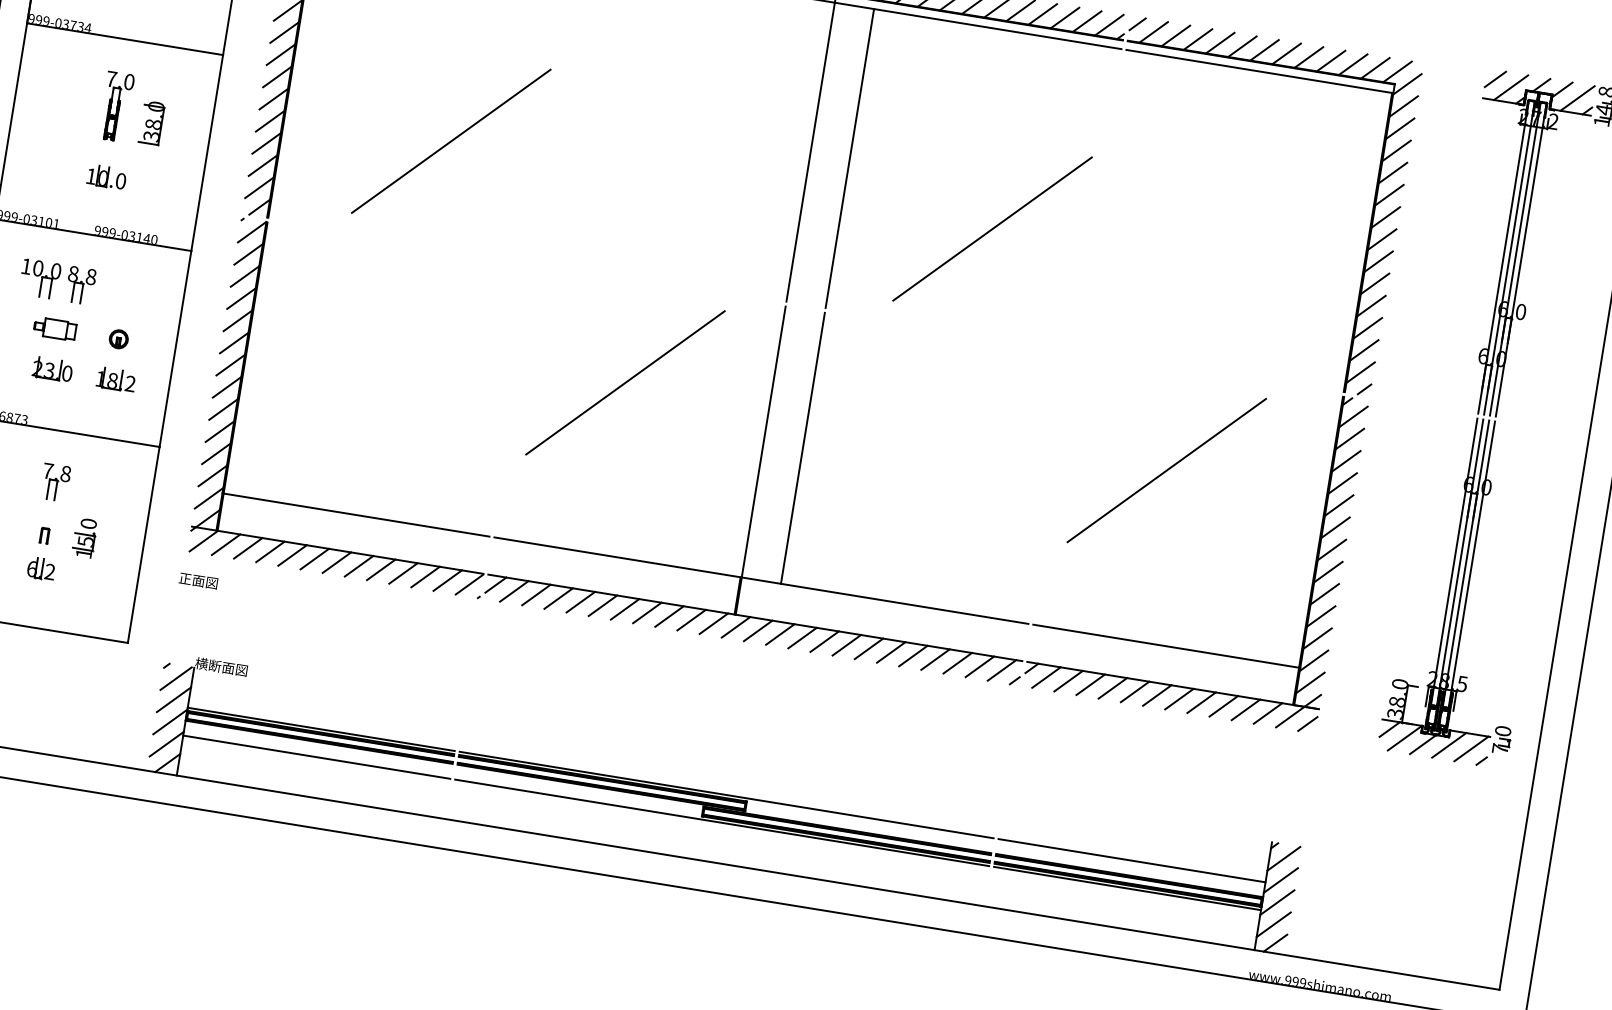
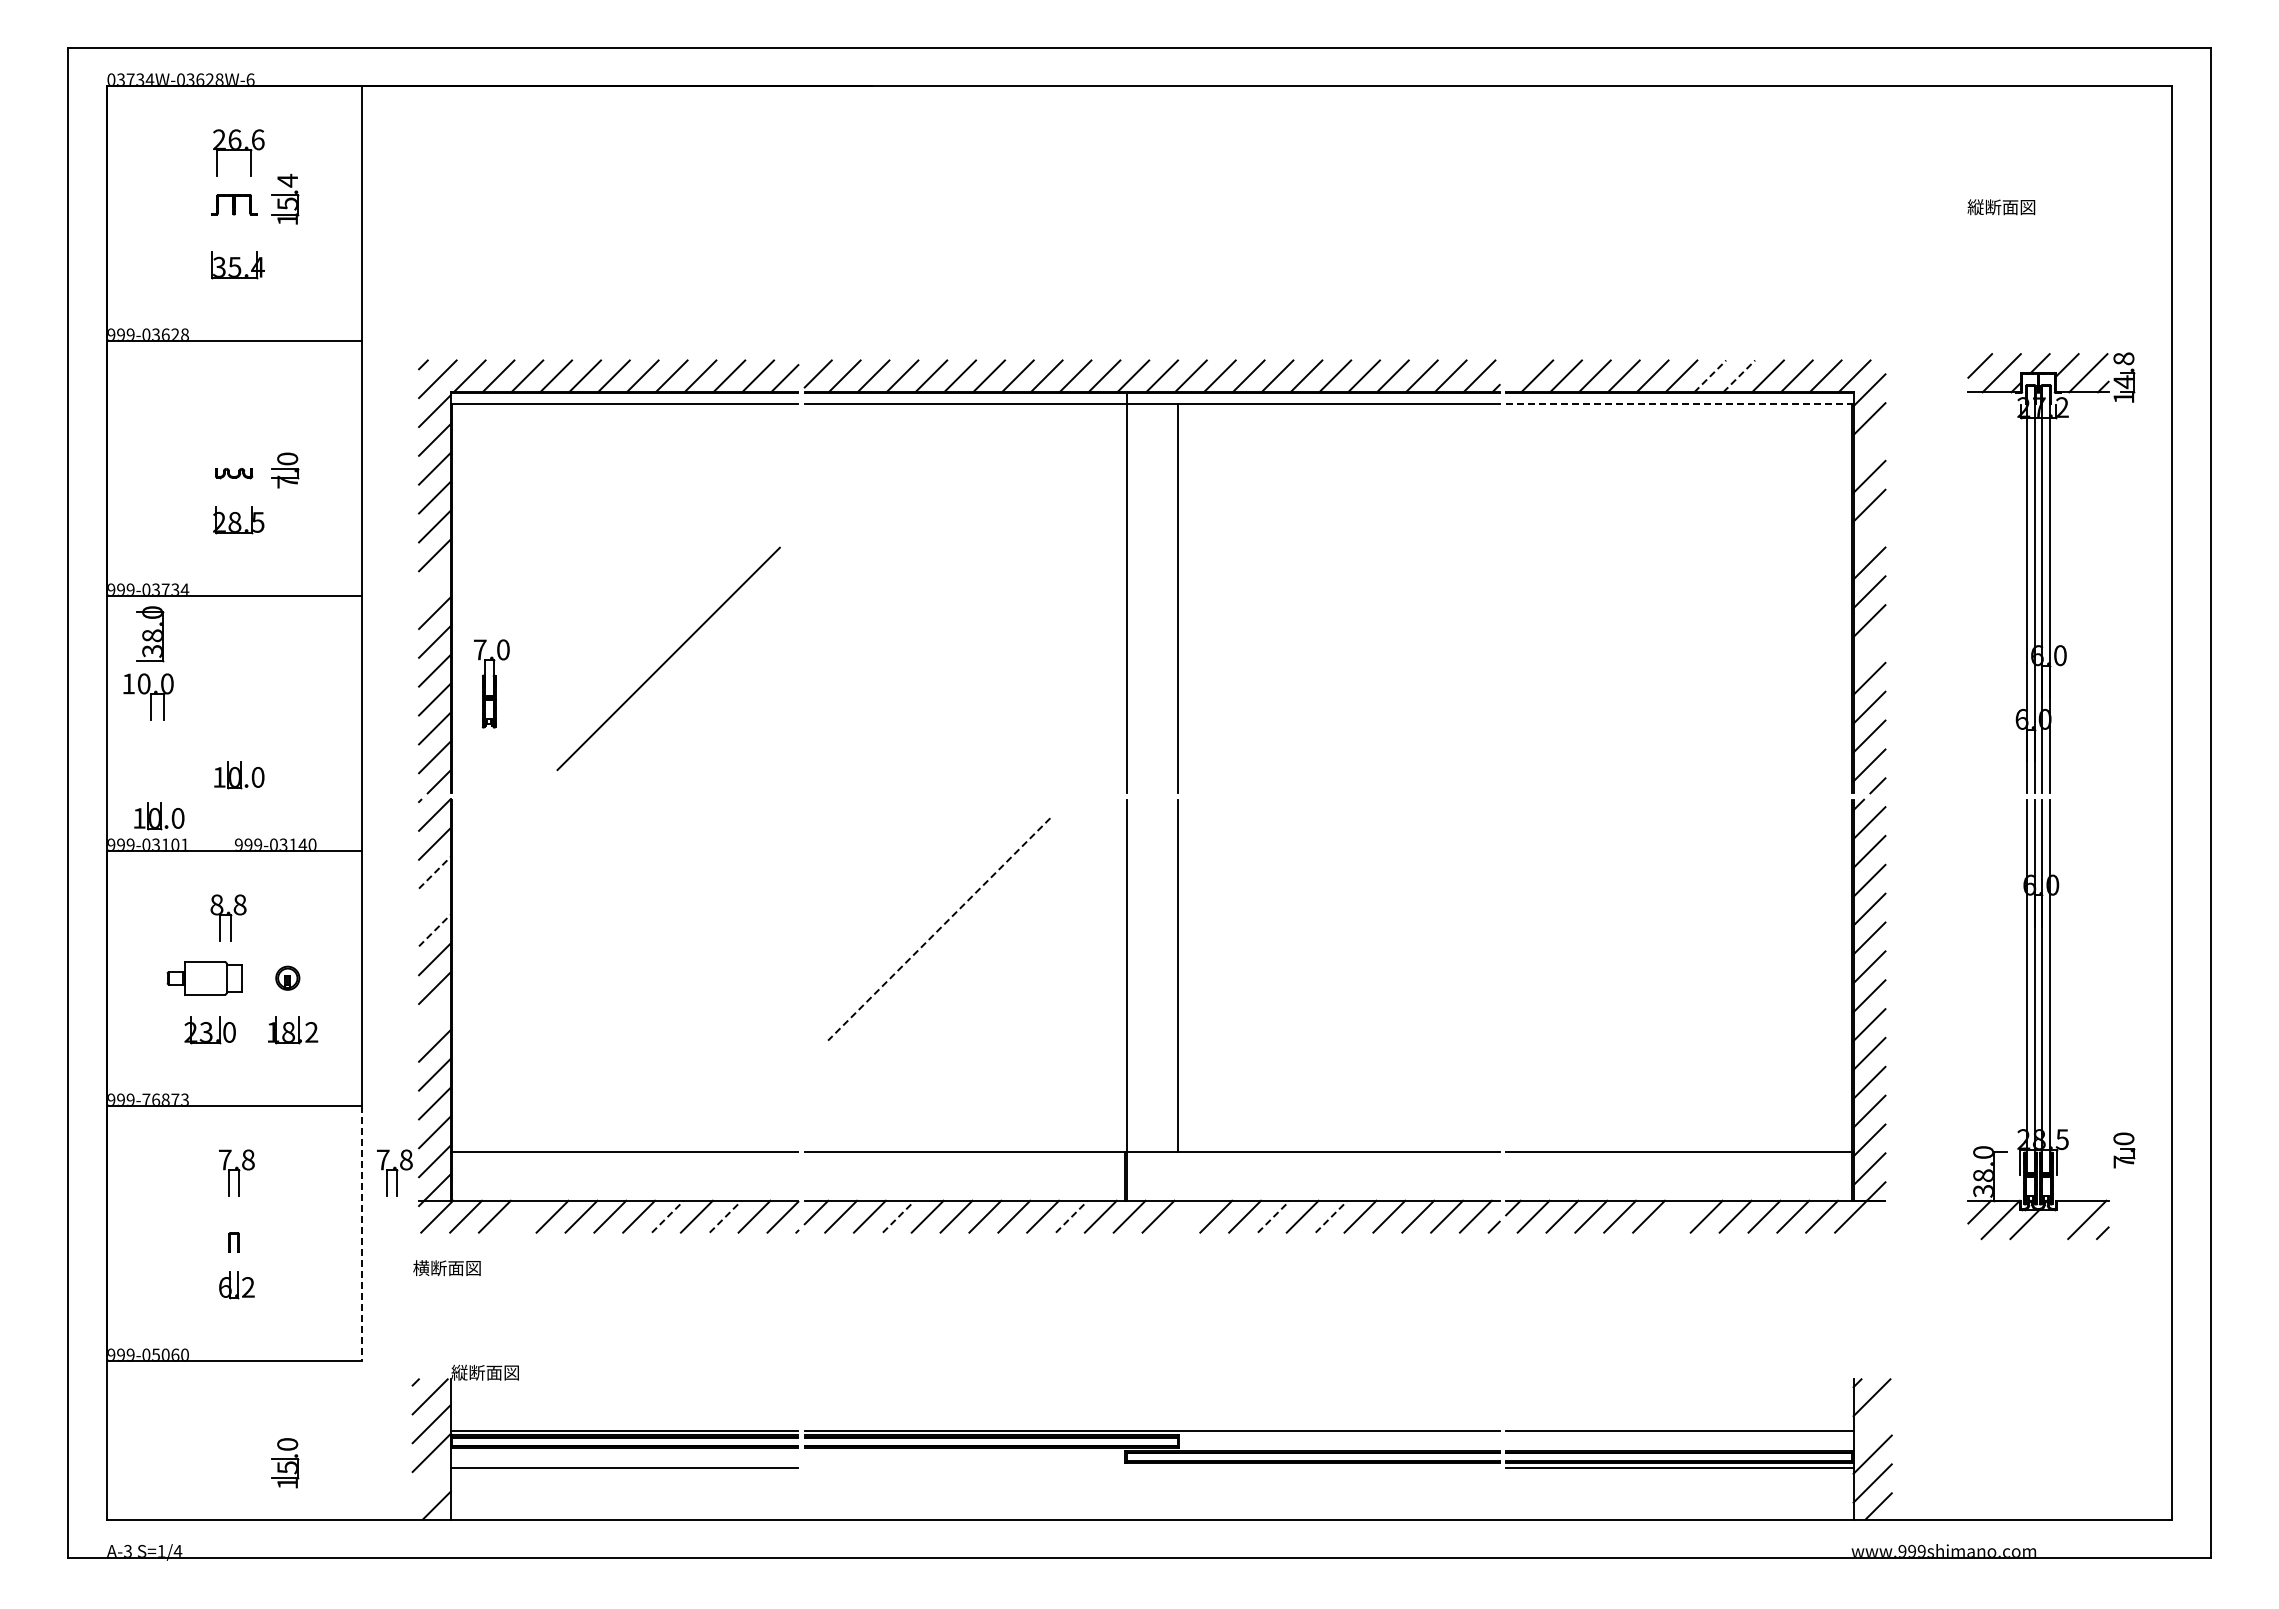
line: (1137, 24) -> (1515, 369), removed
line: (1286, 53) -> (1710, 376), solid -> dashed
line: (280, 55) -> (434, 584), removed
line: (1309, 57) -> (1739, 376), solid -> dashed
line: (1259, 71) -> (1679, 404), solid -> dashed
part: (116, 106) -> (491, 683), moved
part: (151, 123) -> (150, 634), moved
line: (1400, 129) -> (1869, 448), removed
line: (1389, 195) -> (1869, 534), removed
part: (40, 199) -> (159, 816), added
line: (992, 228) -> (1373, 658), removed
line: (244, 276) -> (434, 872), solid -> dashed
part: (40, 278) -> (148, 696), moved
line: (1375, 283) -> (1869, 649), removed
line: (241, 298) -> (434, 901), removed
line: (237, 320) -> (434, 930), solid -> dashed
part: (54, 328) -> (204, 977), size x1.4
line: (624, 382) -> (938, 929), solid -> dashed
line: (226, 386) -> (434, 1016), removed
line: (1166, 470) -> (1643, 929), removed
part: (176, 501) -> (394, 1172), added
part: (84, 538) -> (285, 1463), moved
line: (143, 544) -> (361, 1233), solid -> dashed
line: (270, 551) -> (523, 1216), removed
line: (380, 569) -> (667, 1216), solid -> dashed
line: (425, 576) -> (725, 1216), solid -> dashed
text: (204, 582) -> (446, 1268), 正面図 -> 横断面図
line: (558, 598) -> (898, 1216), solid -> dashed
line: (691, 619) -> (1071, 1216), solid -> dashed
line: (780, 634) -> (1187, 1216), removed
line: (846, 645) -> (1273, 1216), solid -> dashed
line: (891, 652) -> (1331, 1216), solid -> dashed
text: (201, 663) -> (459, 1372), 横断面図 -> 縦断面図
line: (1156, 695) -> (1677, 1216), removed
line: (1307, 723) -> (1874, 1221), removed
part: (1502, 740) -> (2124, 1150), moved
line: (166, 743) -> (431, 1481), removed
line: (1449, 745) -> (2058, 1219), removed
line: (721, 822) -> (1151, 1467), removed
line: (1280, 880) -> (1872, 1425), removed

